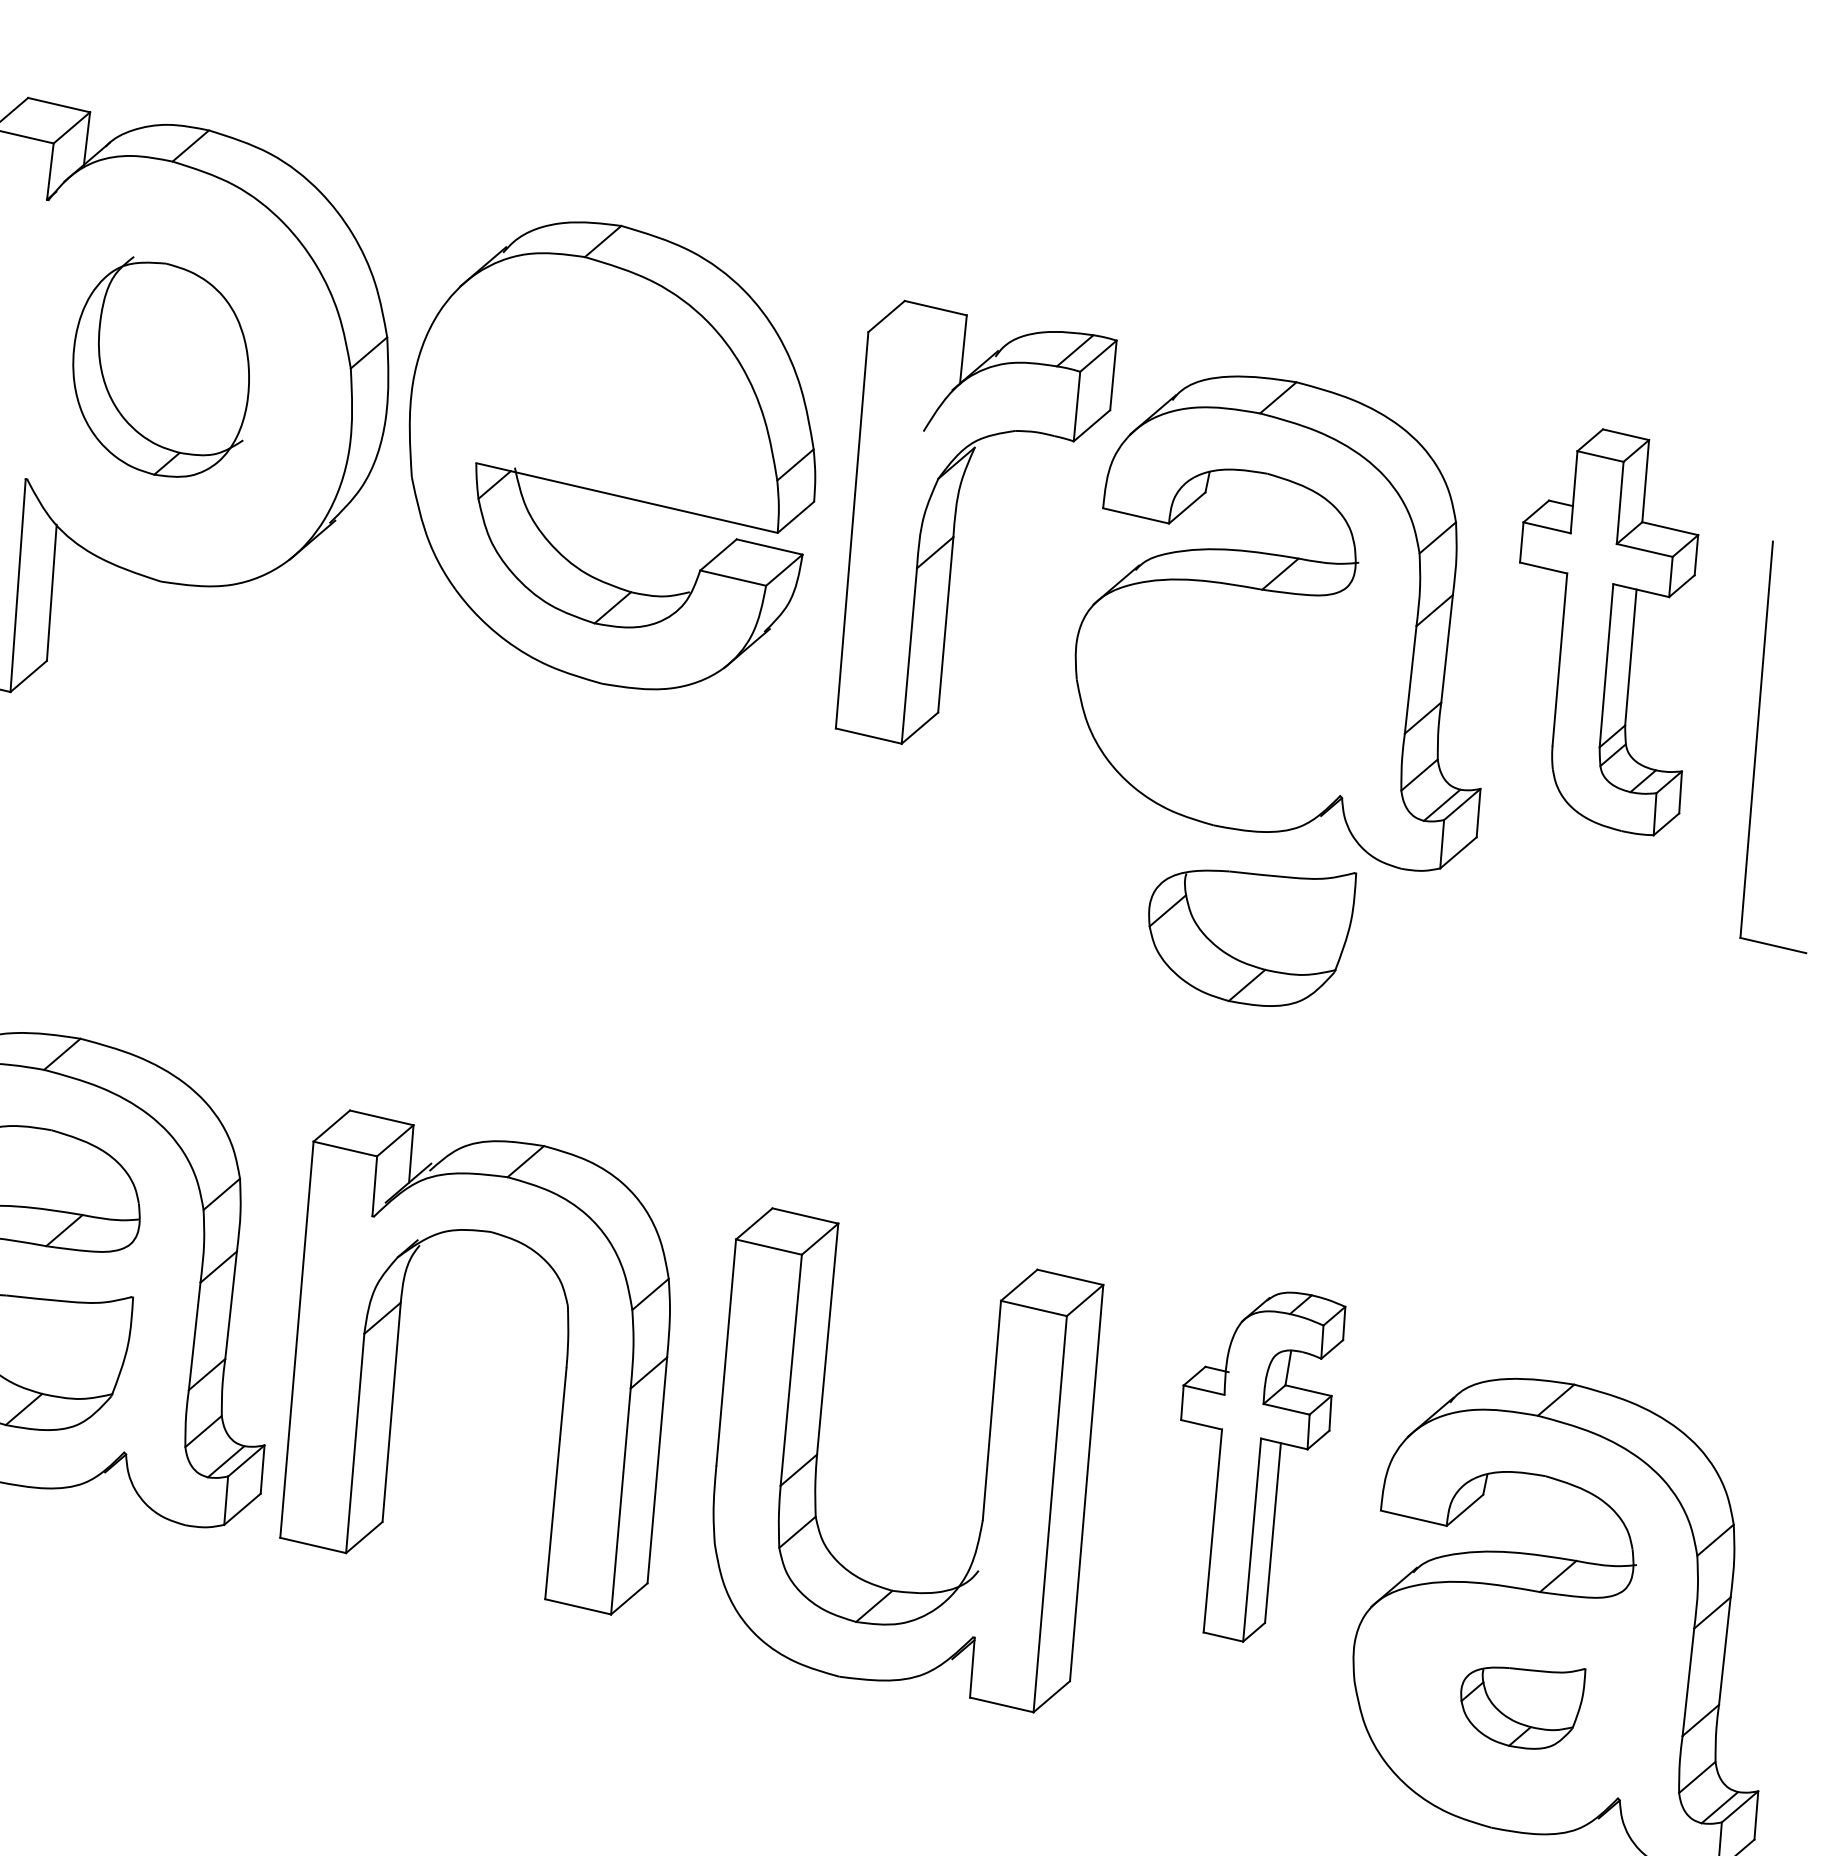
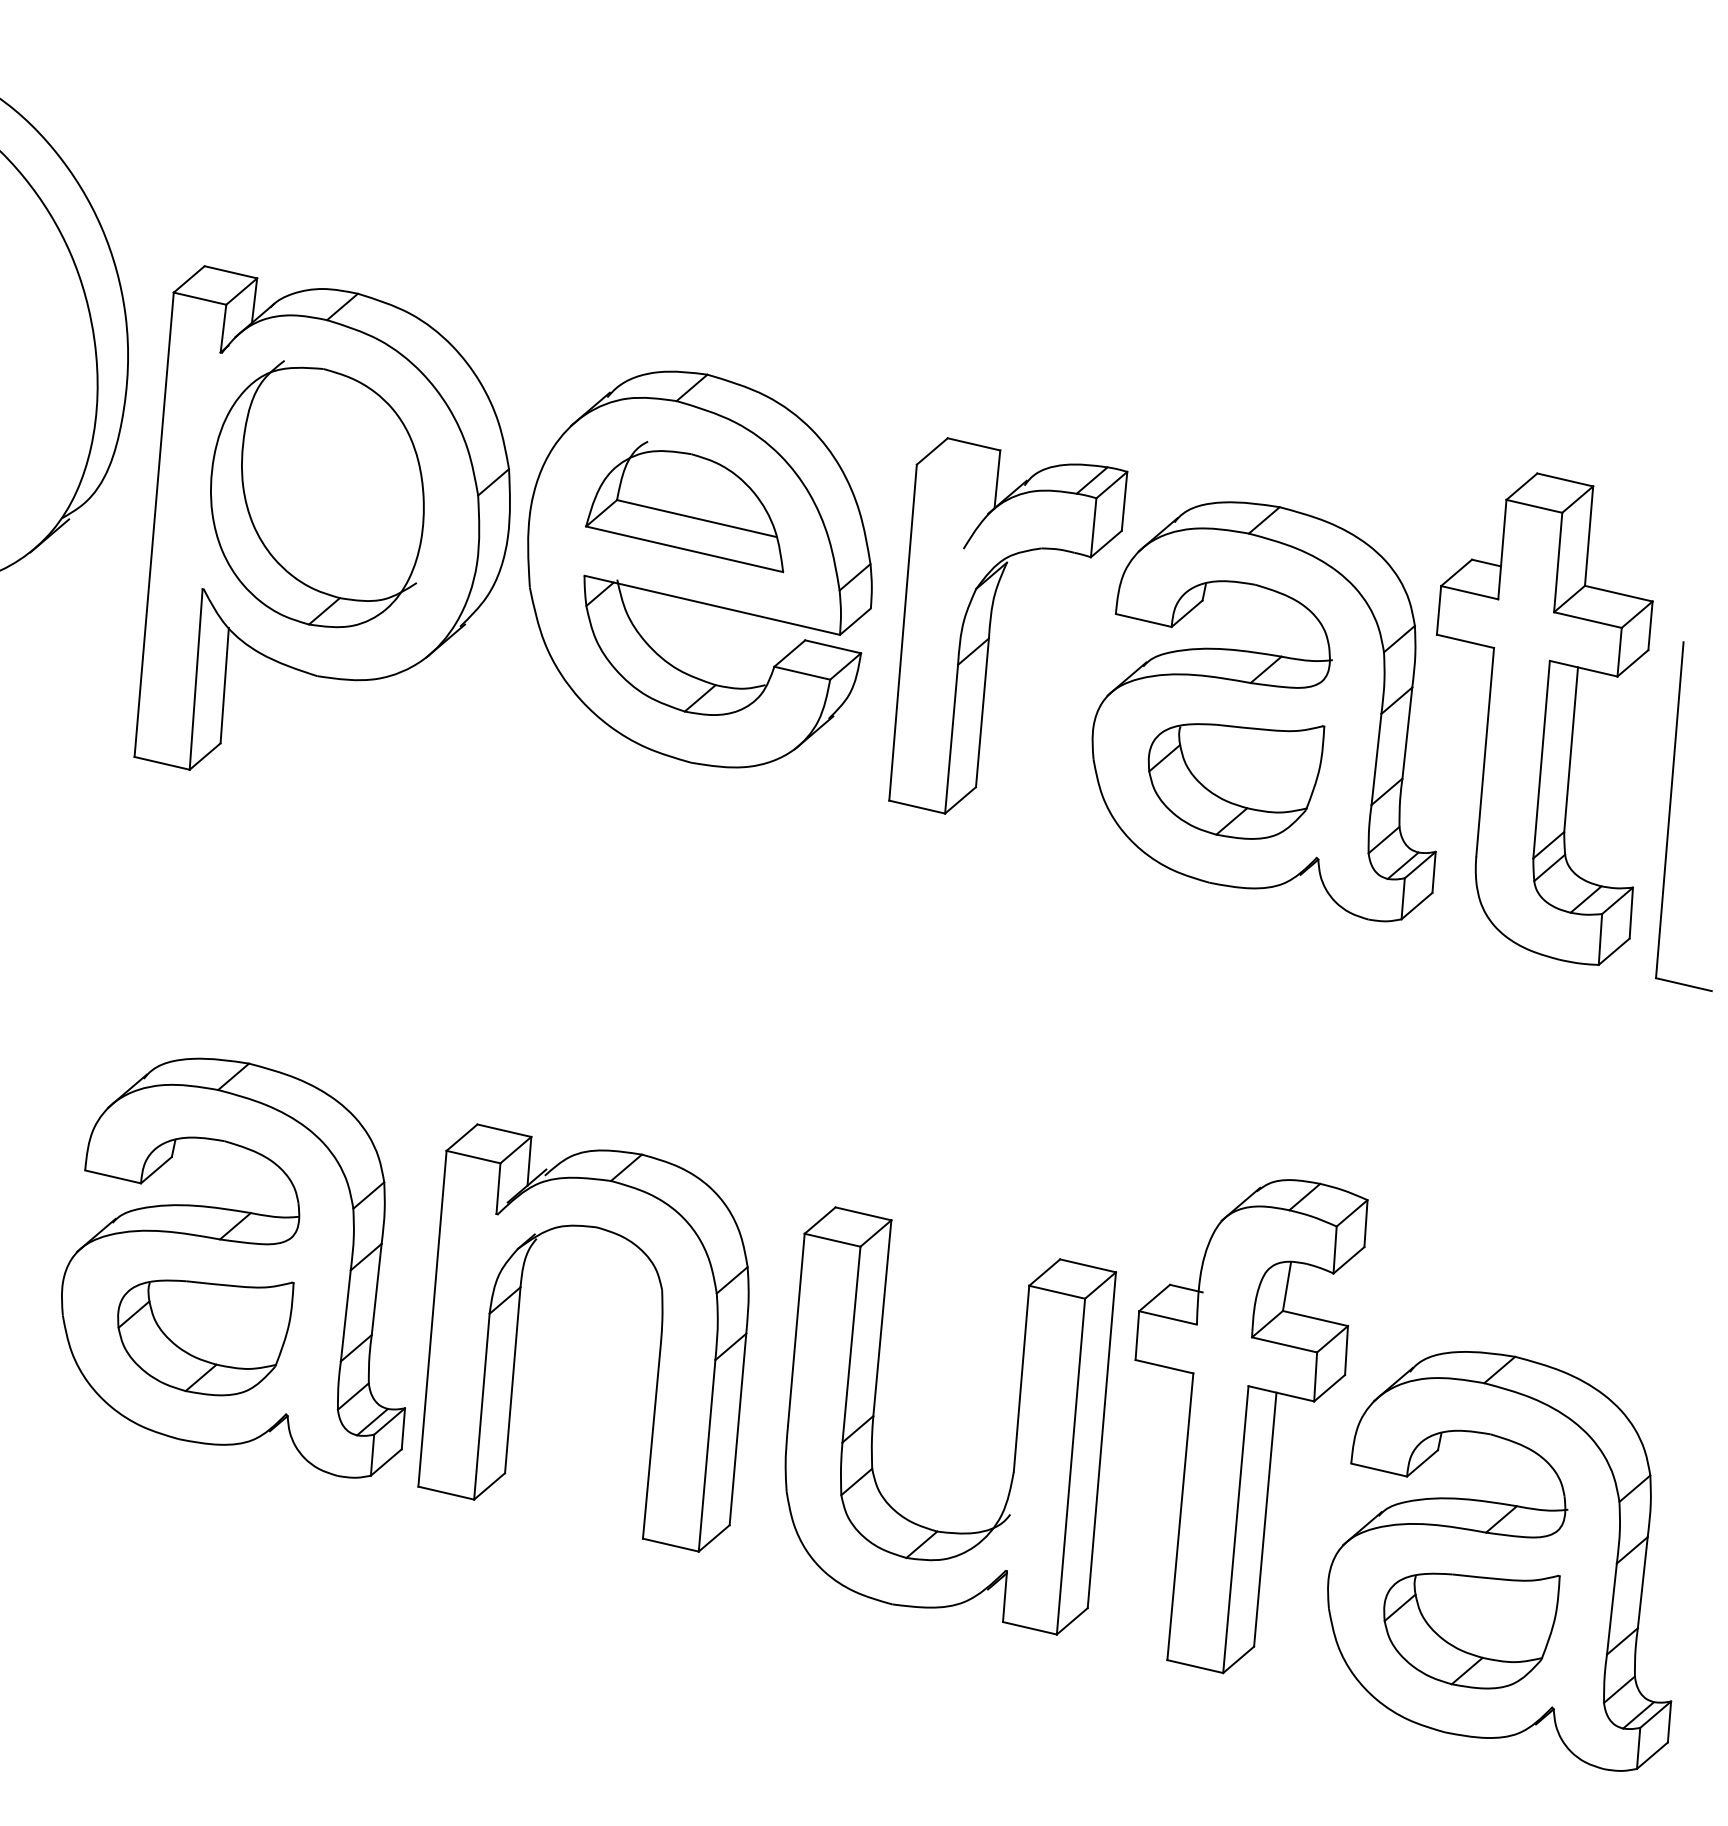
part: (161, 367) -> (317, 494), size x1.43
part: (594, 382) -> (684, 507), added
part: (1608, 631) -> (1544, 718), size x1.43
part: (1252, 938) -> (1236, 781), moved
part: (1263, 1466) -> (1251, 1426), size x1.67
part: (1522, 1707) -> (1471, 1630), size x1.67

